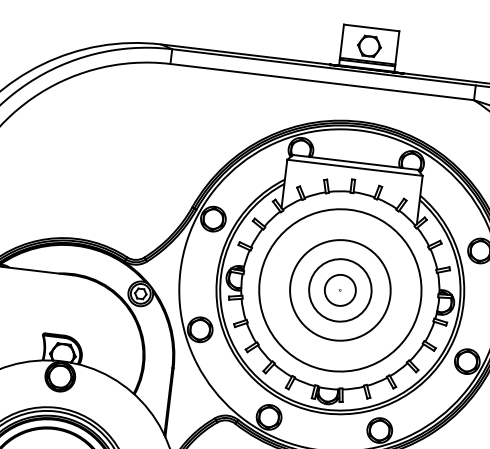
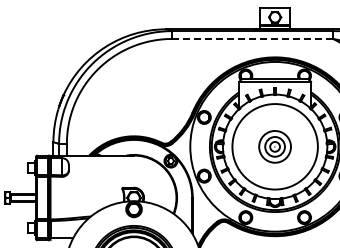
line: (321, 81) -> (252, 38), solid -> dashed
part: (339, 289) -> (274, 146), size x0.6

